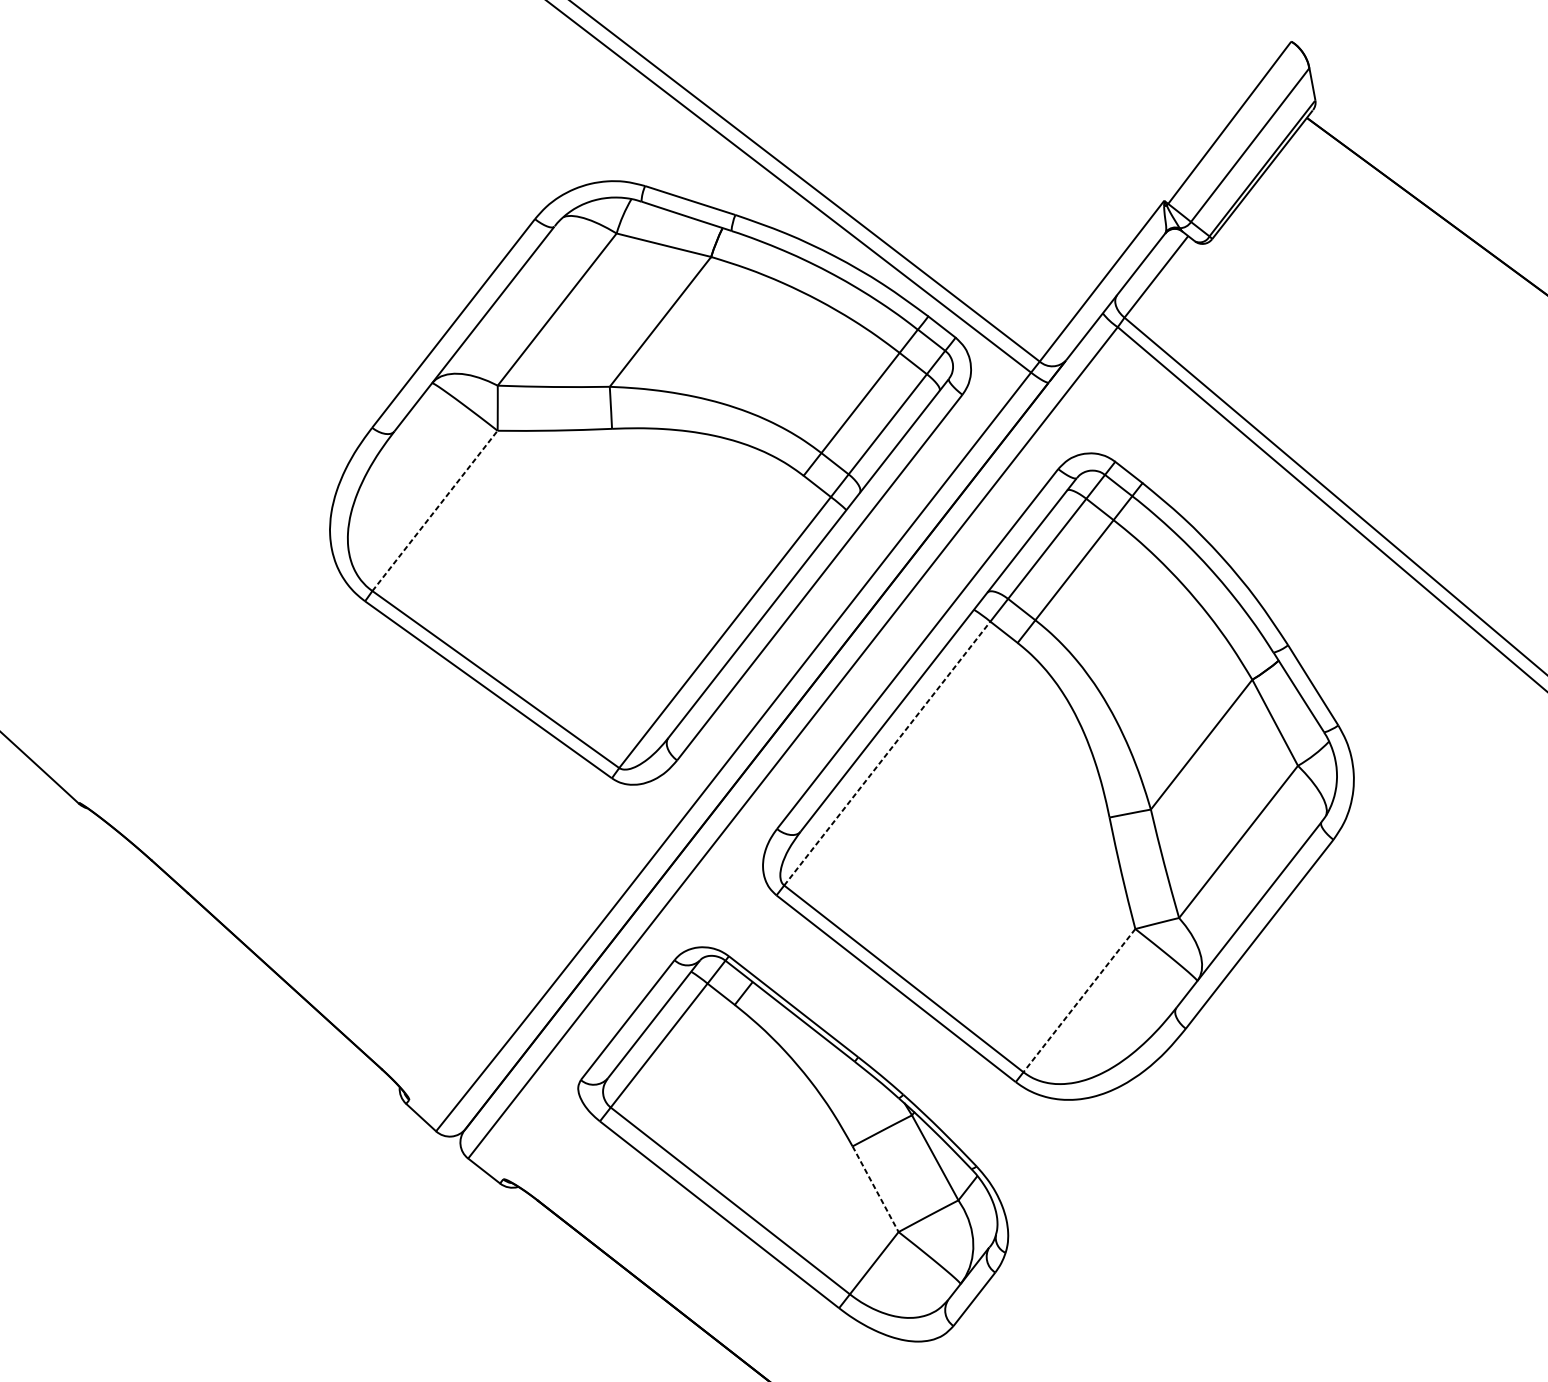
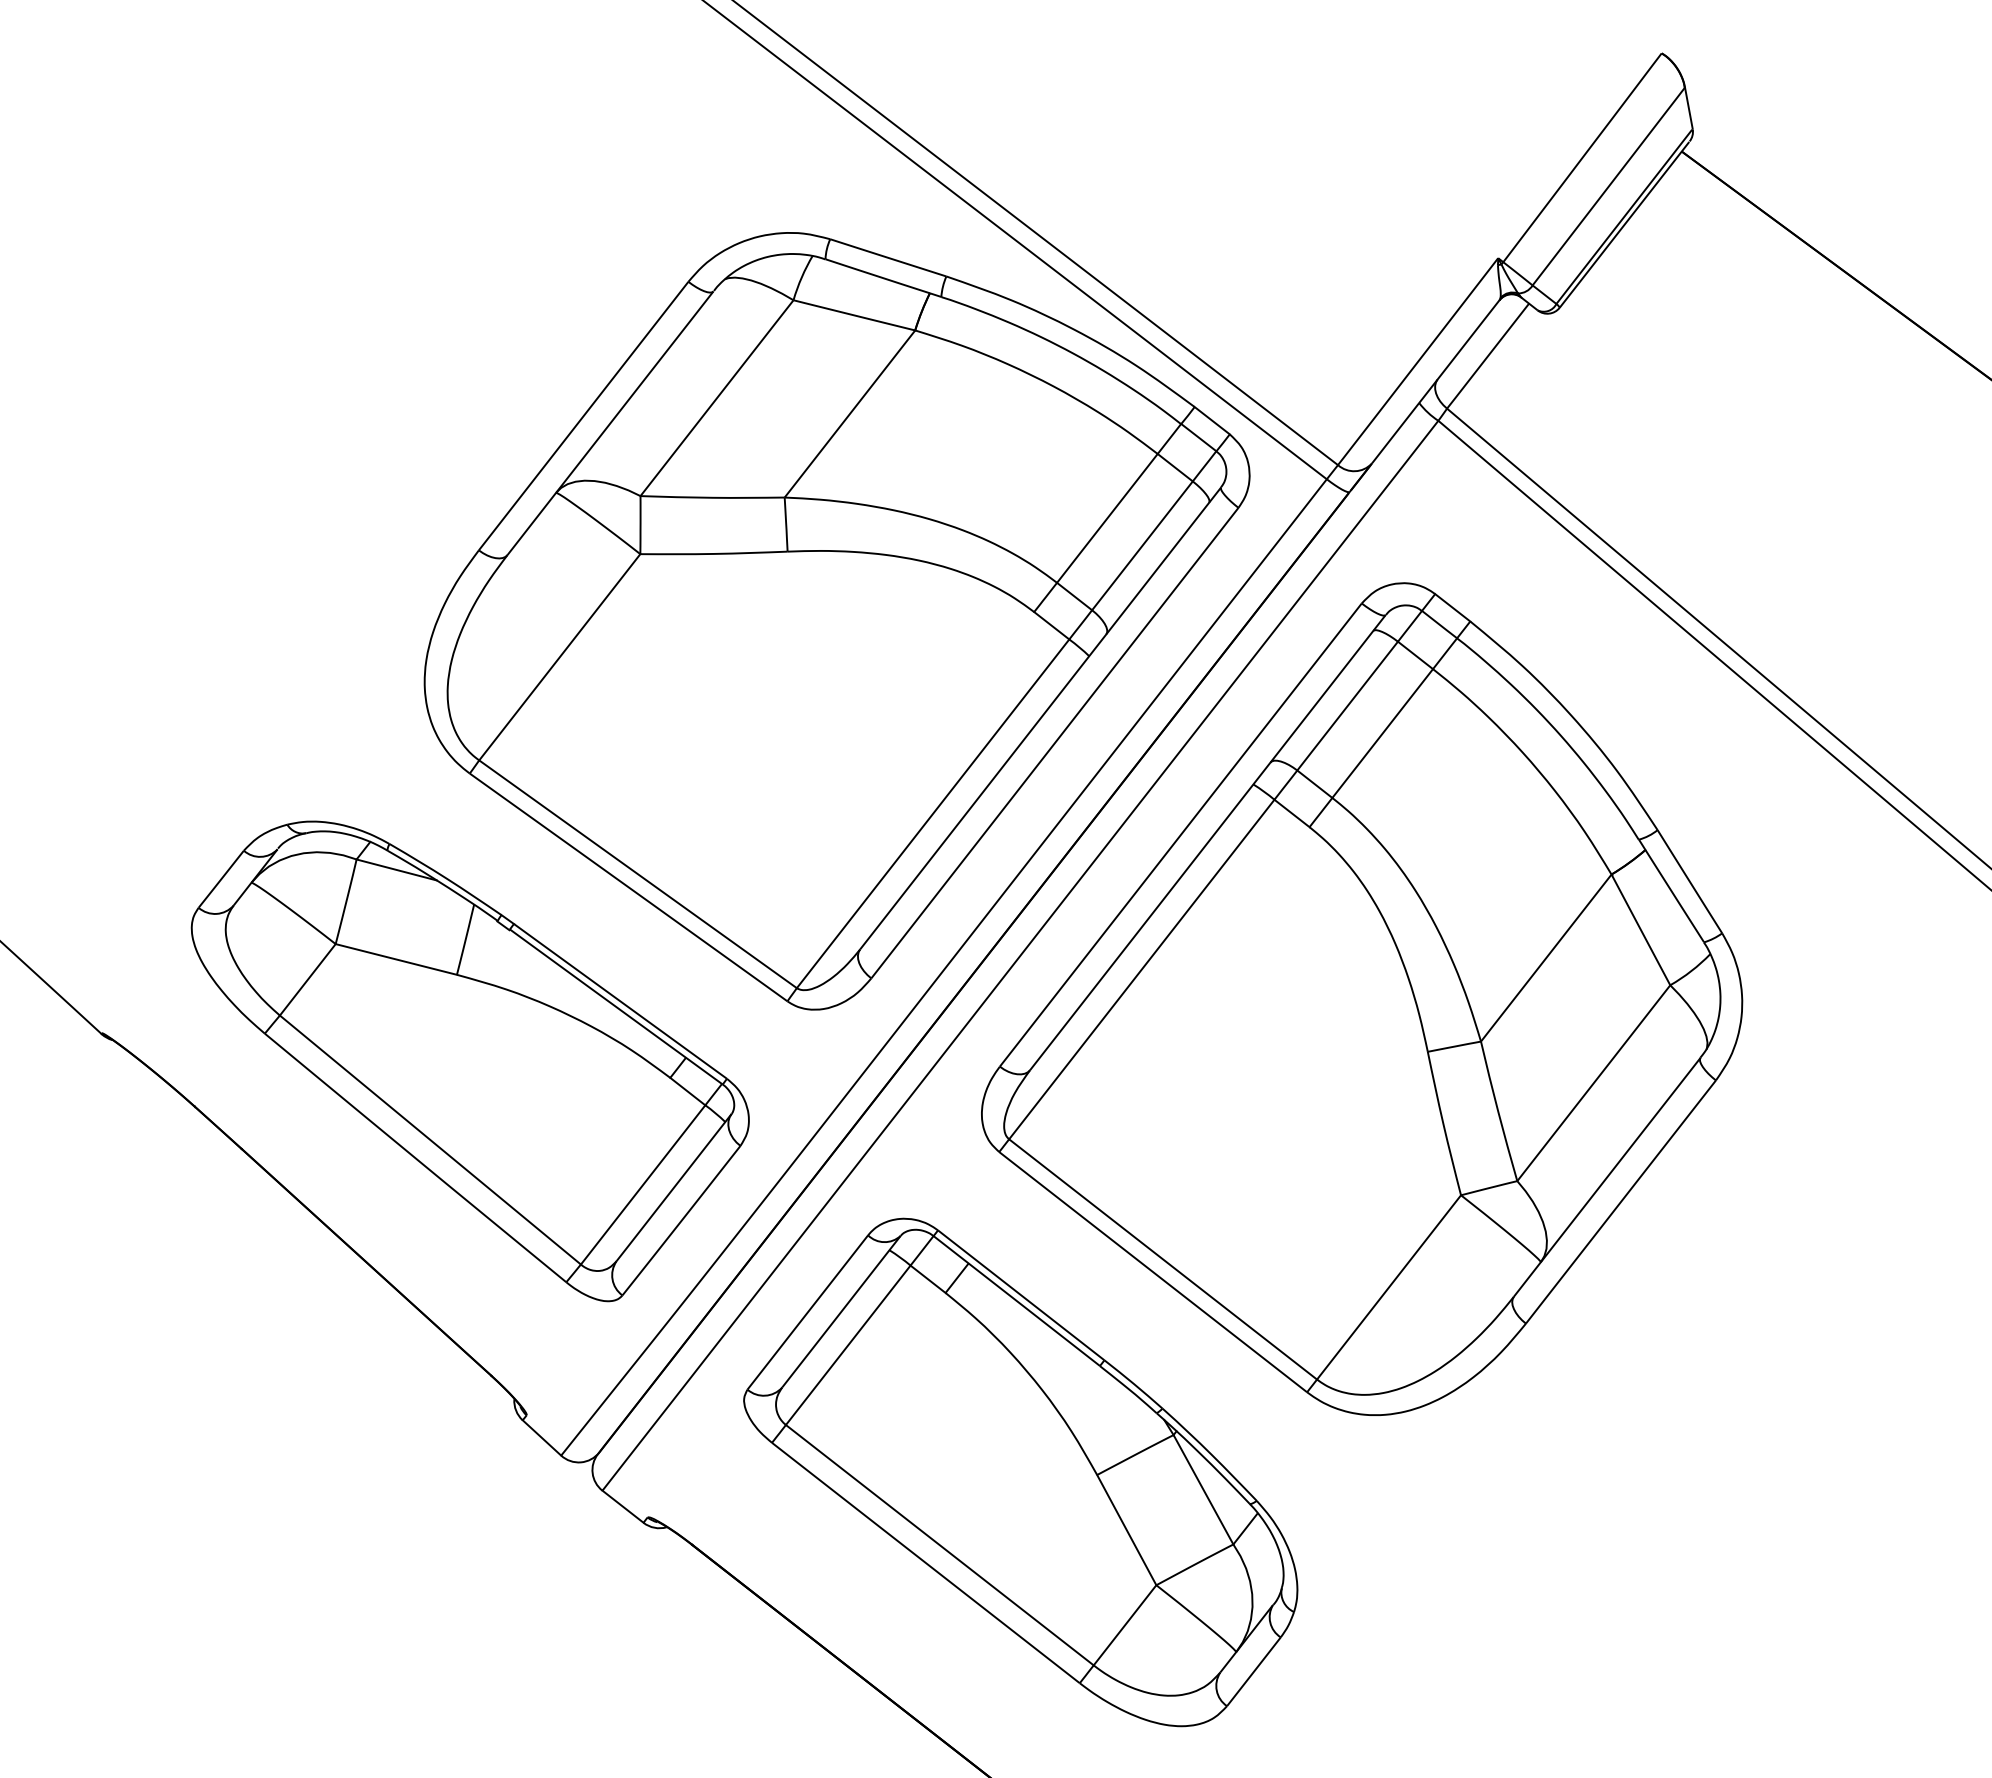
line: (434, 511) -> (559, 657), dashed -> solid
line: (887, 753) -> (1142, 969), dashed -> solid
part: (364, 825) -> (469, 1061), added
line: (1079, 1000) -> (1389, 1287), dashed -> solid
line: (875, 1189) -> (1126, 1530), dashed -> solid

